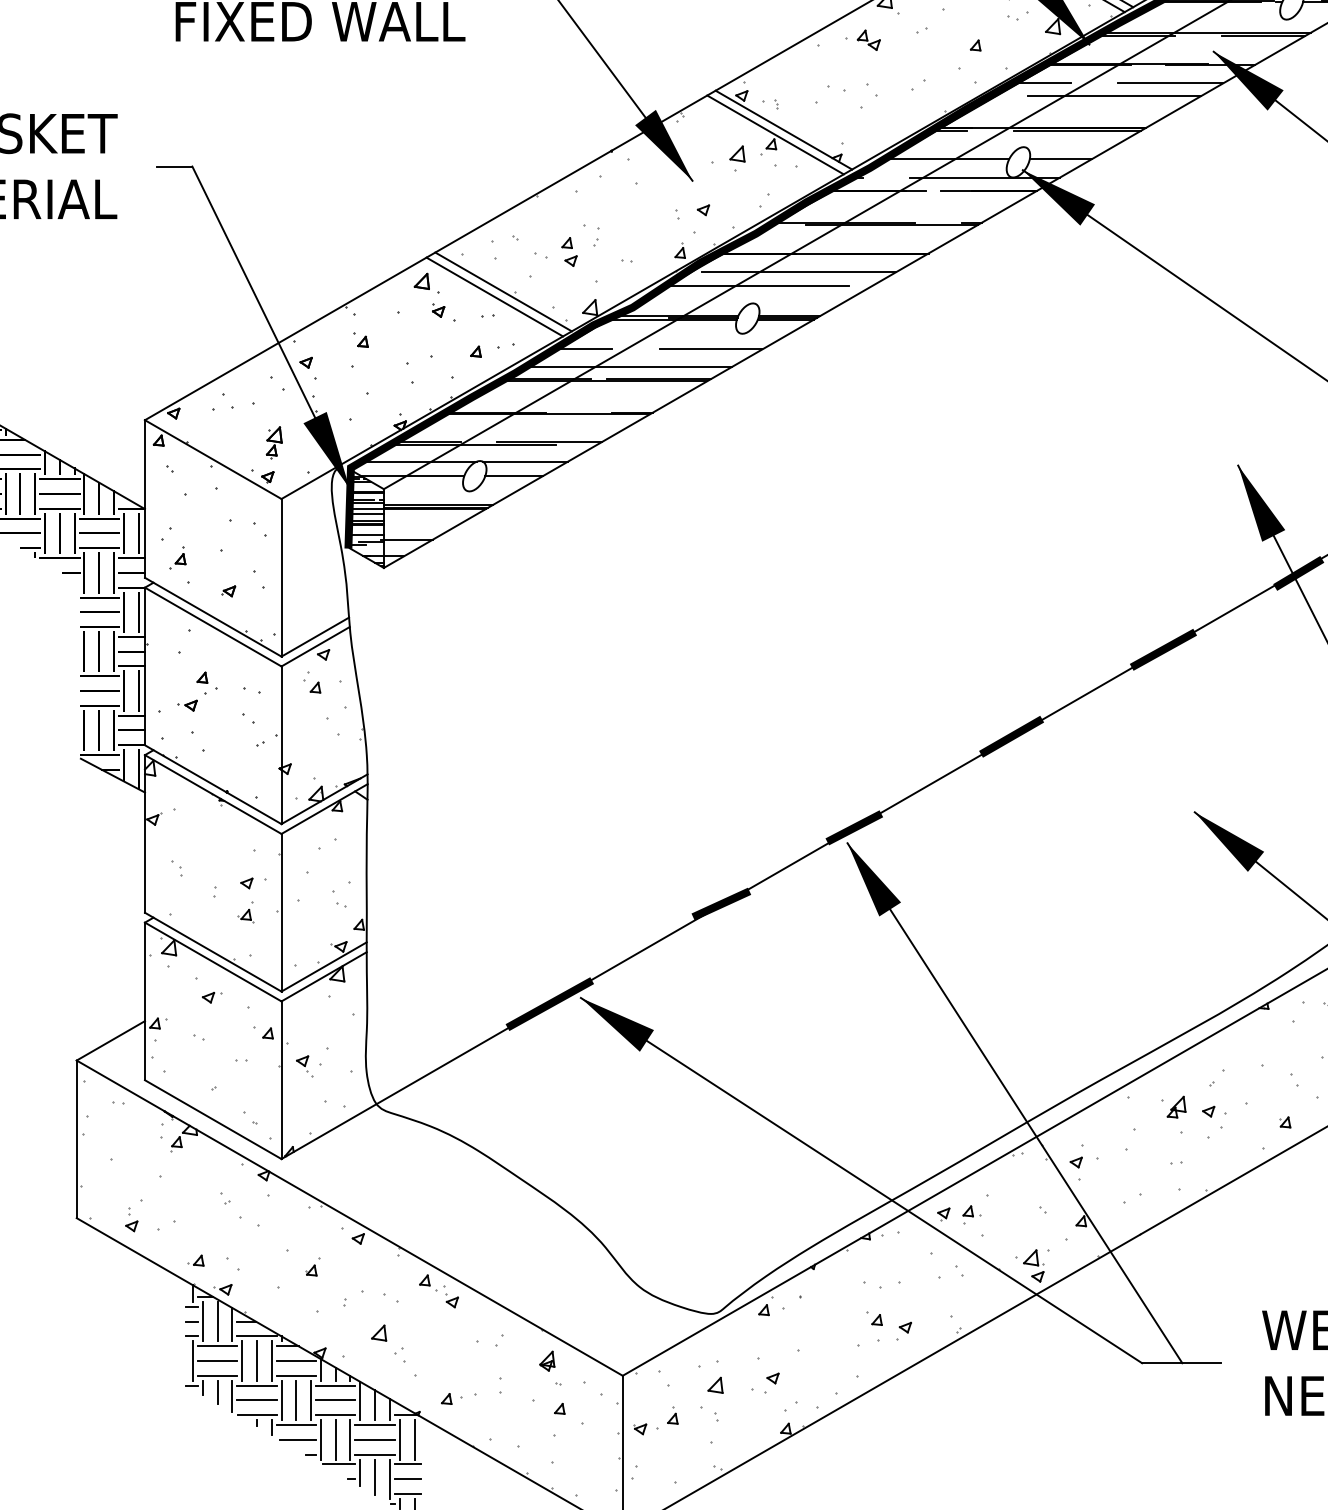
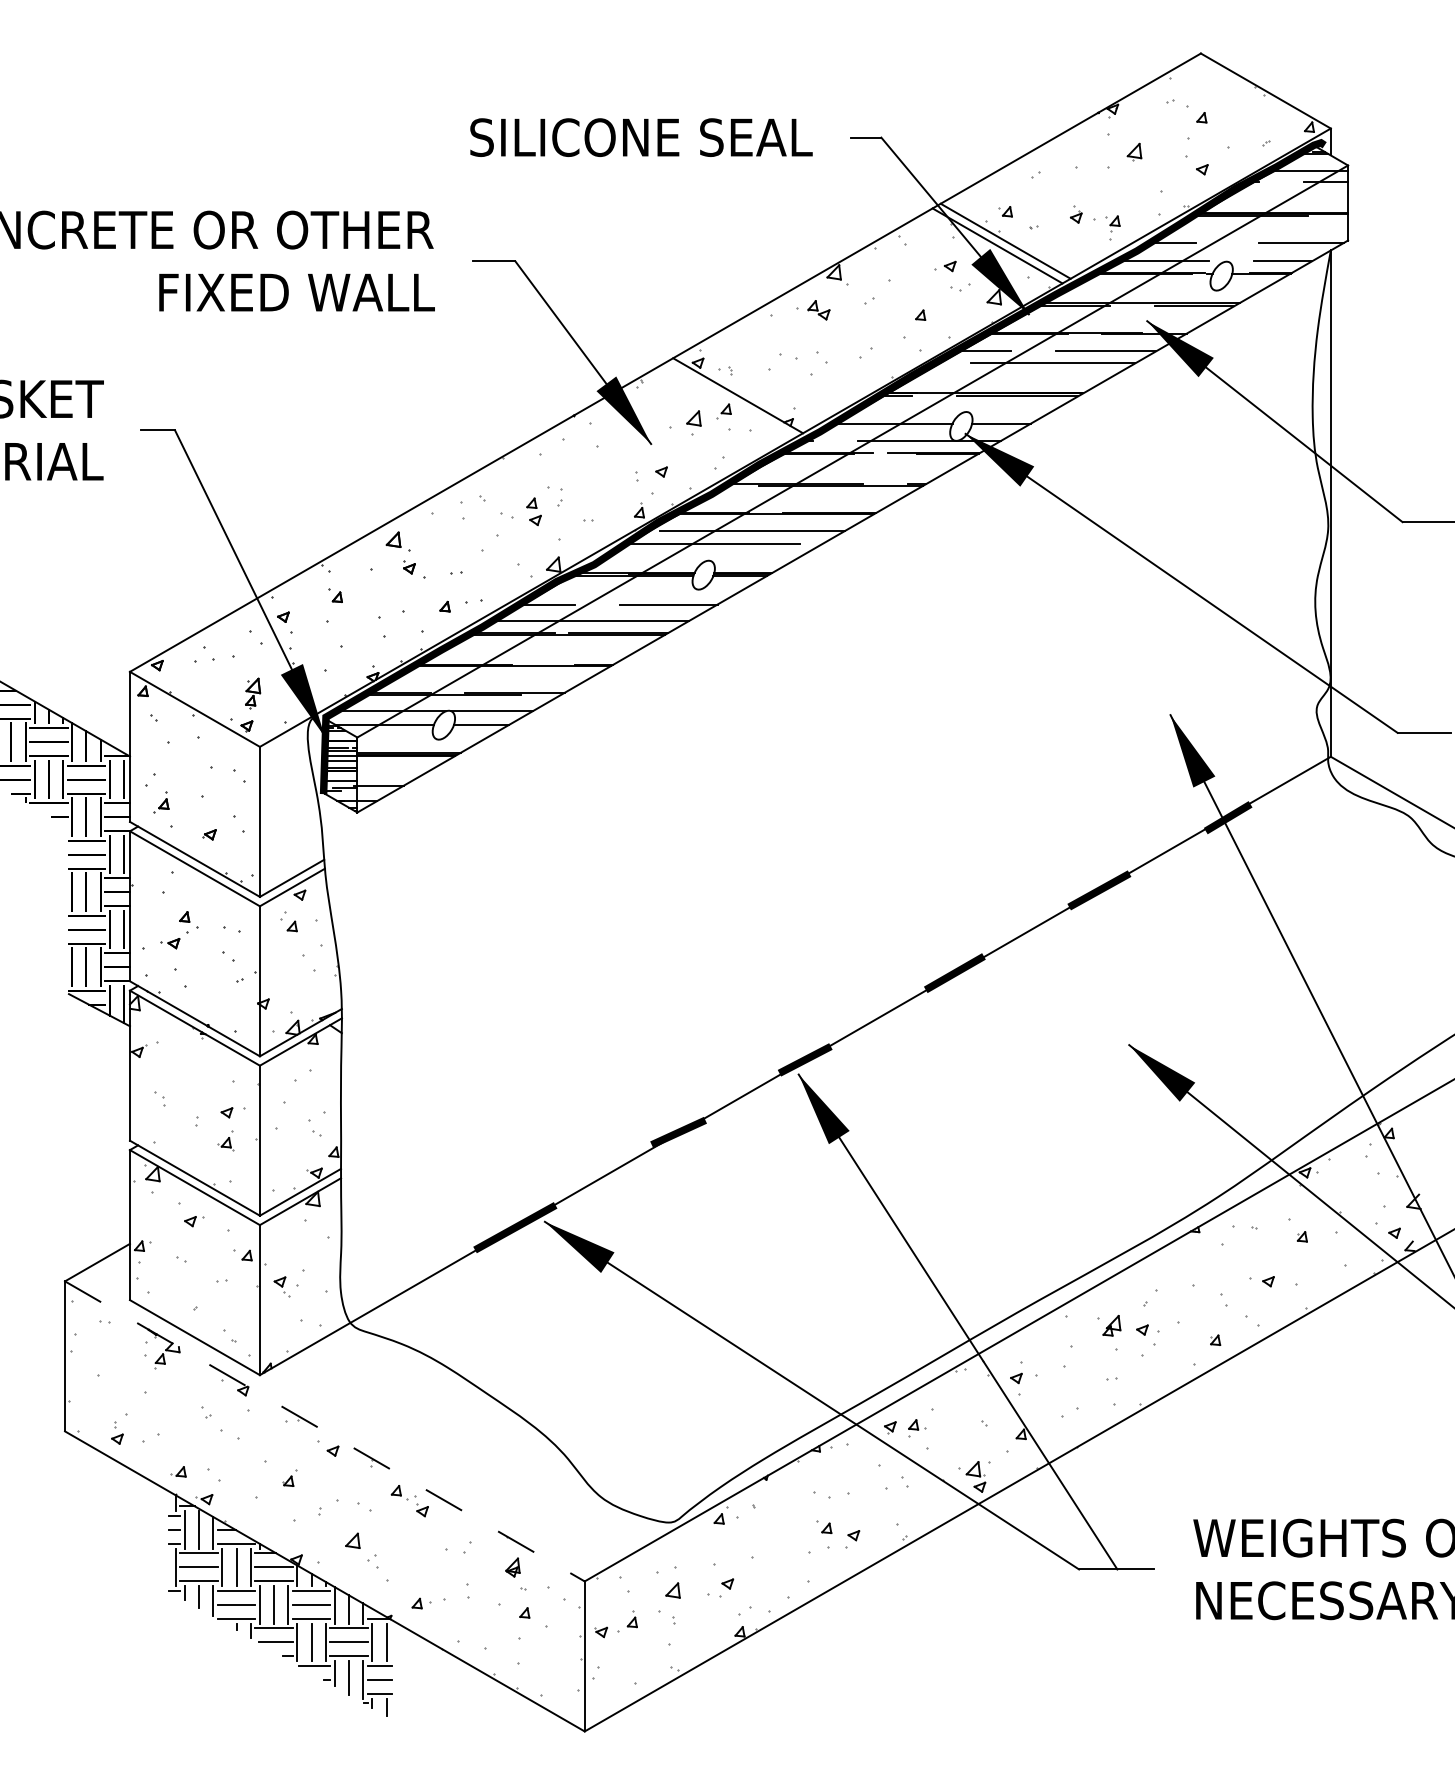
line: (775, 134) -> (730, 399), removed
line: (503, 291) -> (471, 549), removed
line: (494, 296) -> (462, 554), removed
line: (350, 1218) -> (325, 1431), solid -> dashed

